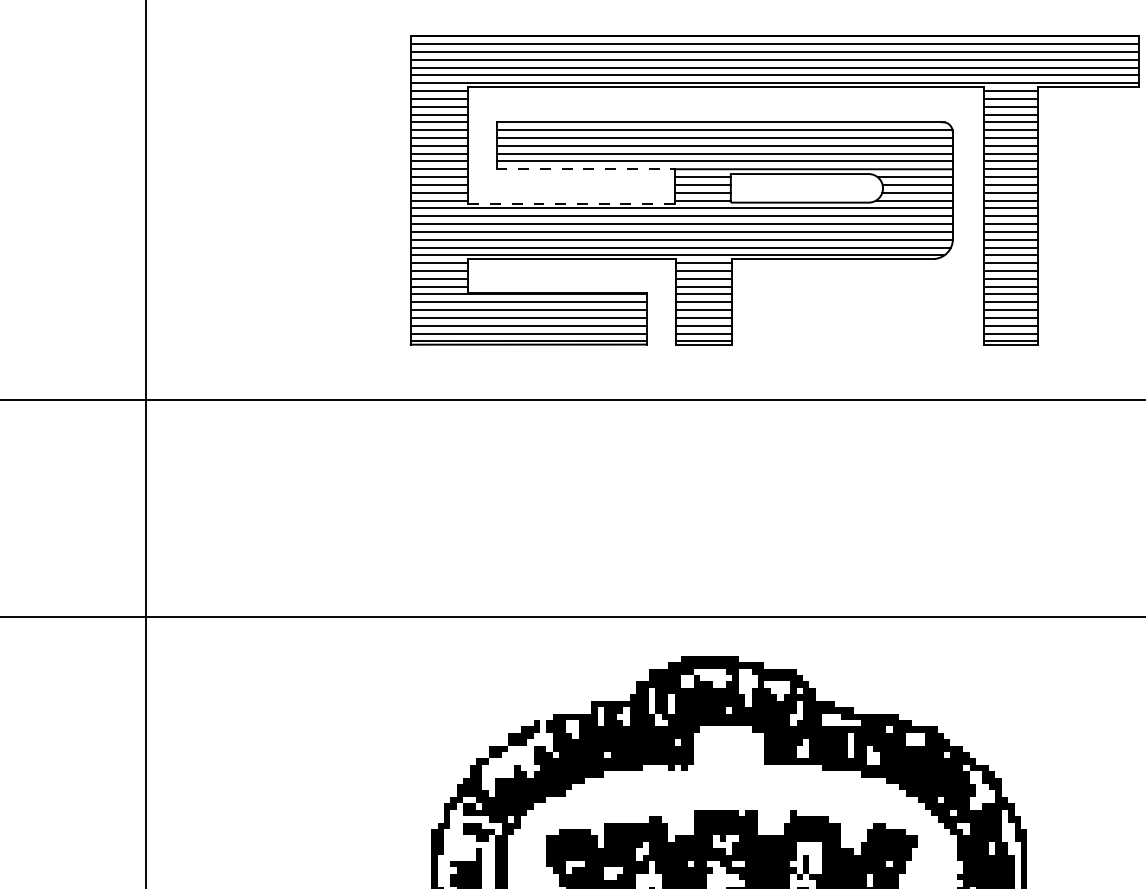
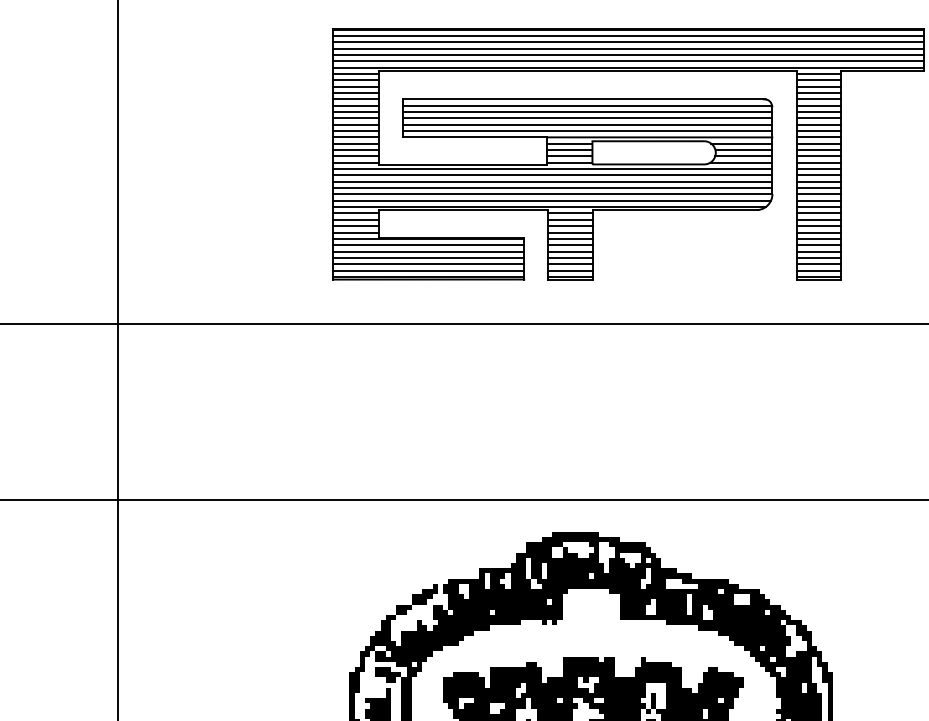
line: (586, 169) -> (475, 137), dashed -> solid
line: (571, 203) -> (463, 165), dashed -> solid

